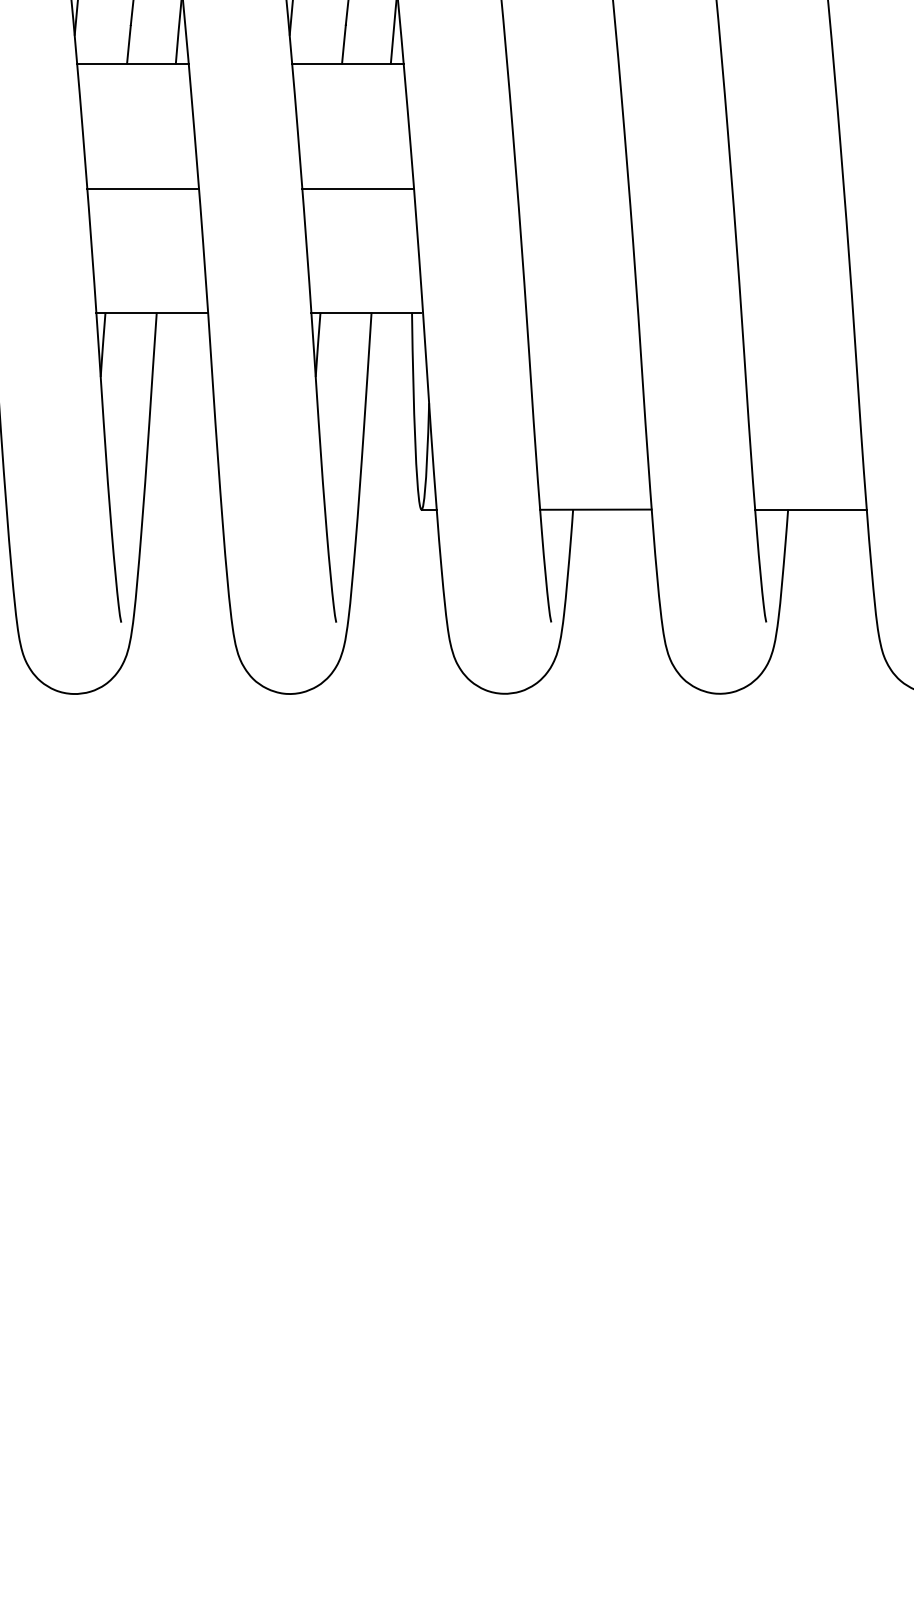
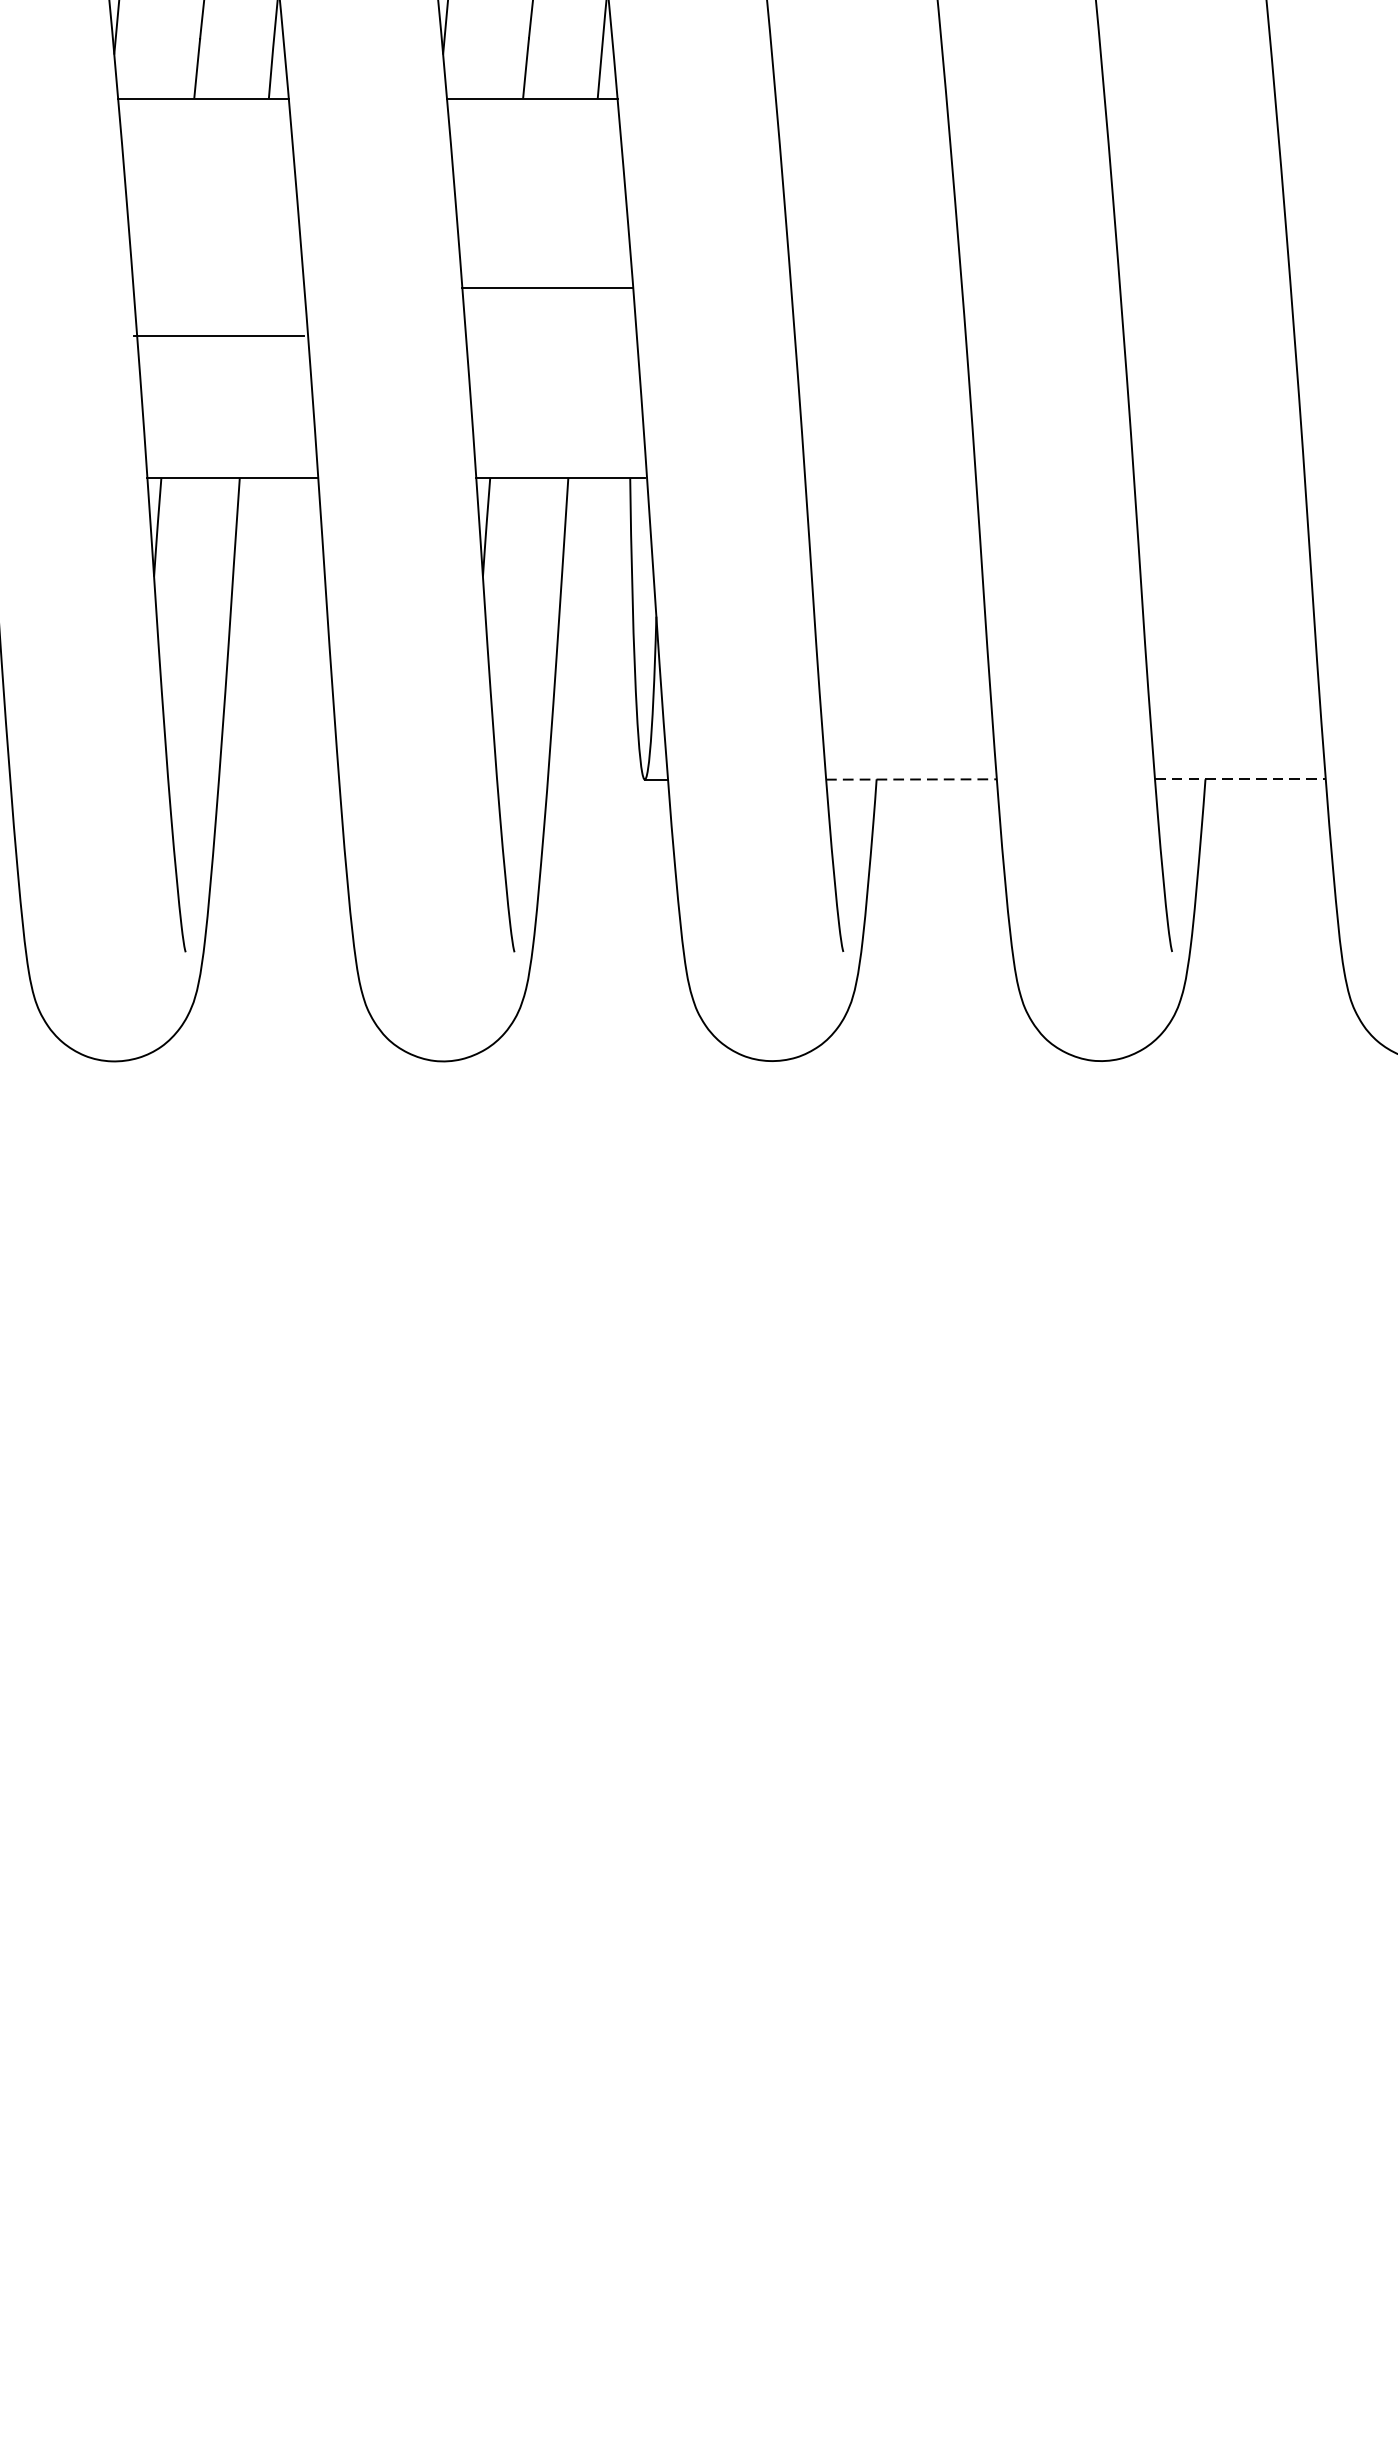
line: (142, 188) -> (217, 335), moved
line: (595, 509) -> (910, 779), solid -> dashed
line: (810, 509) -> (1239, 779), solid -> dashed

